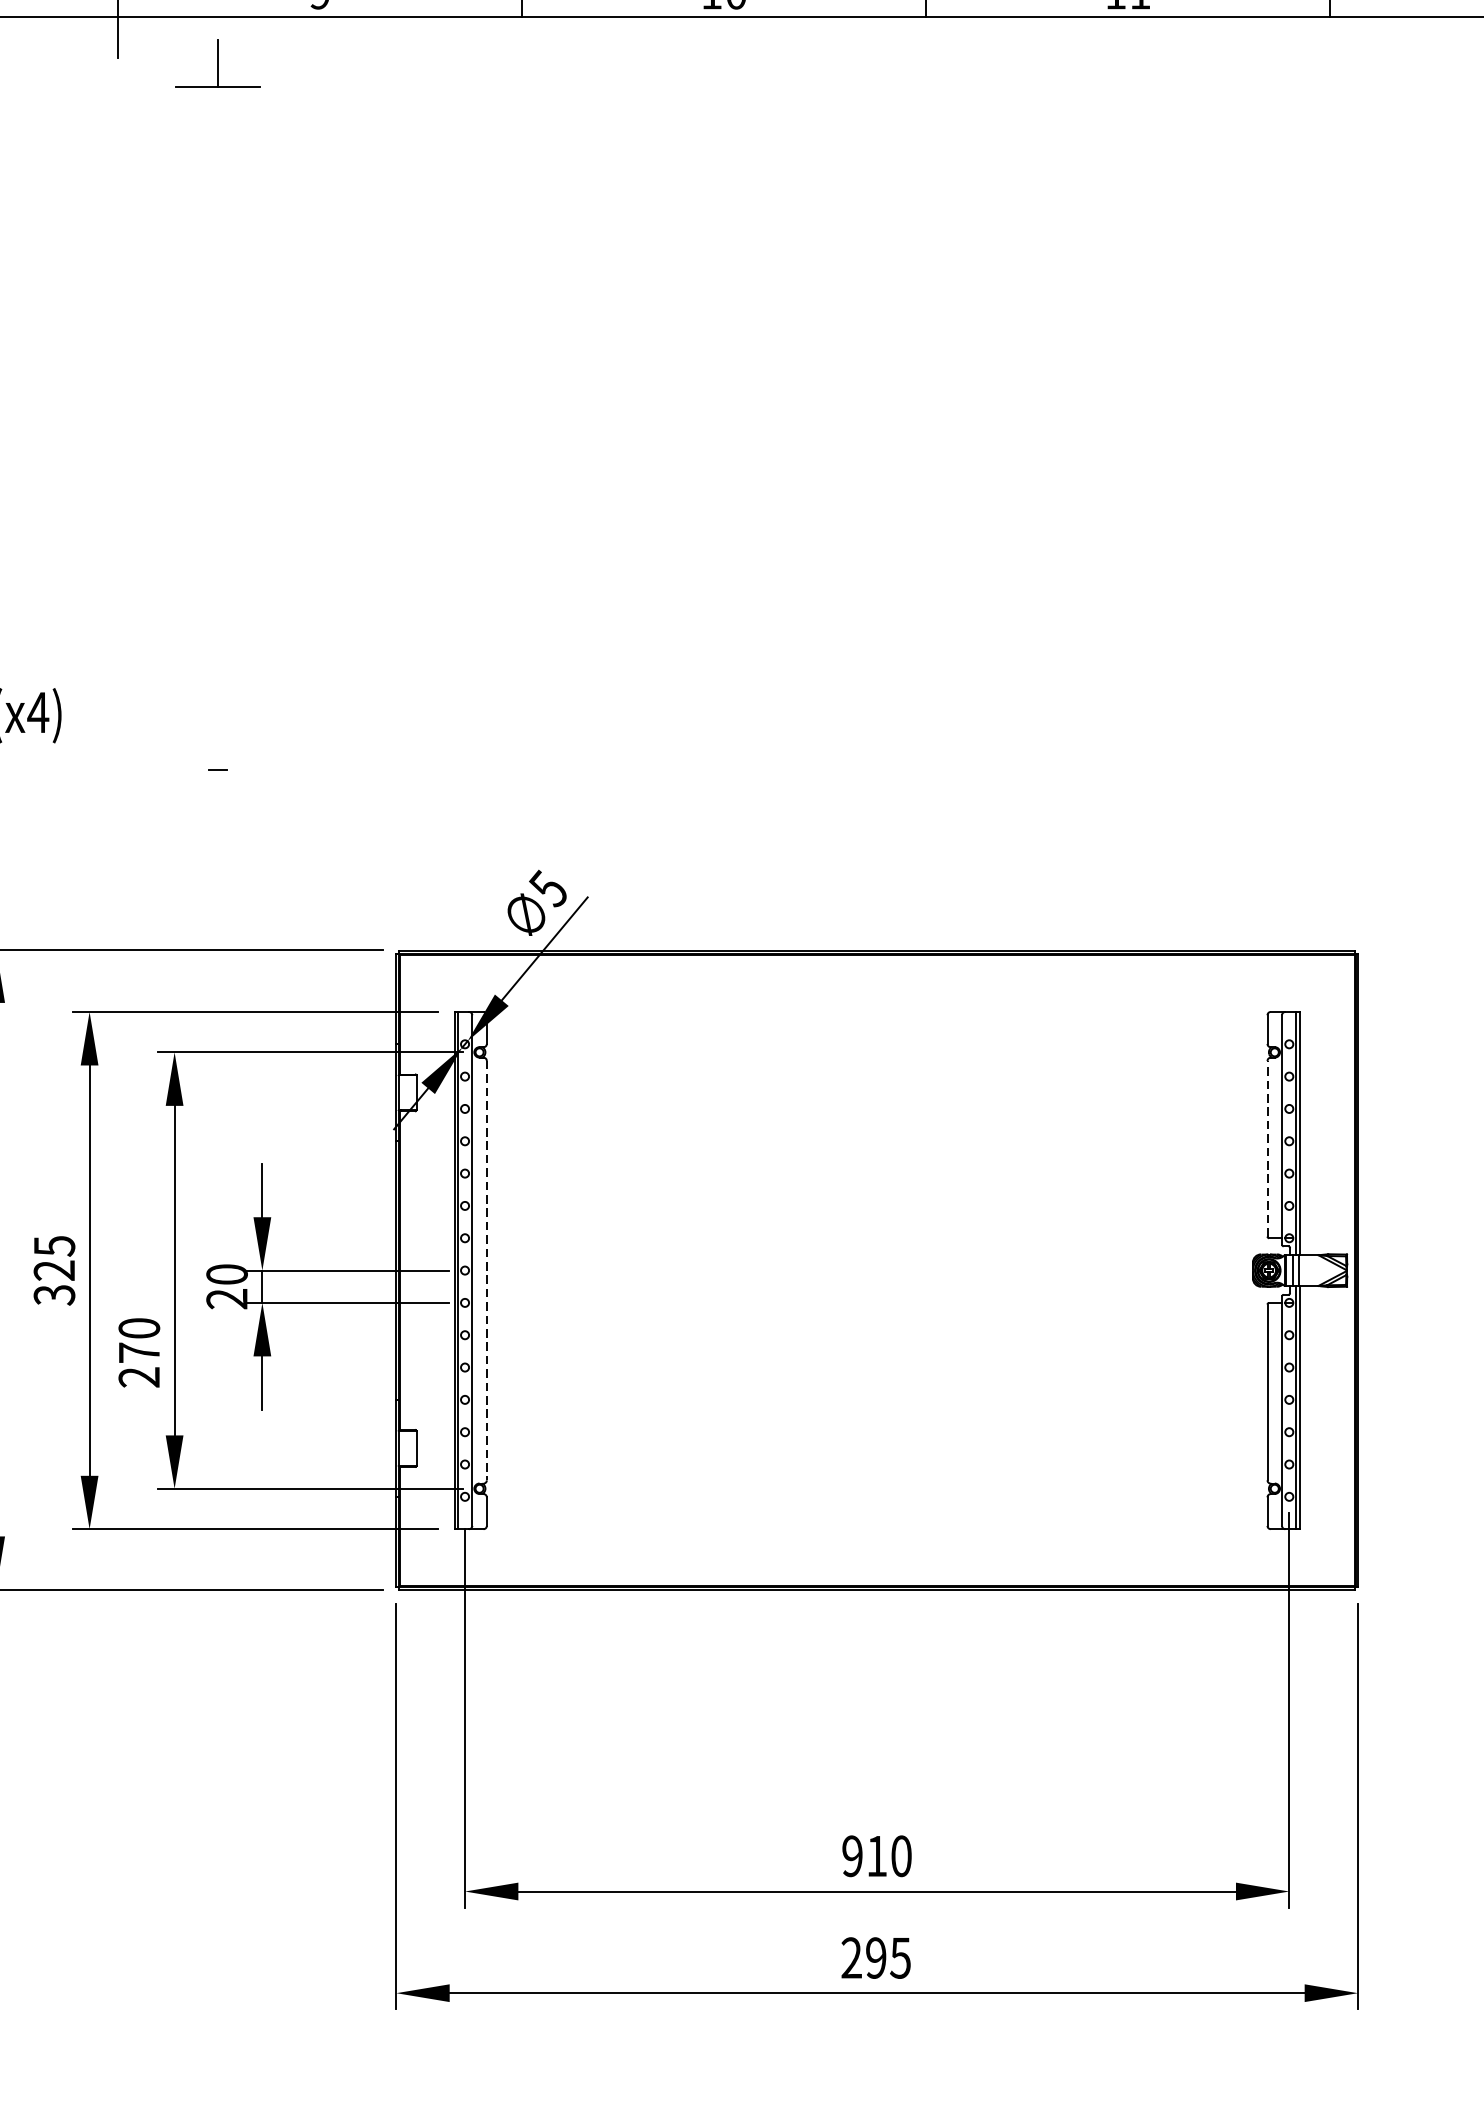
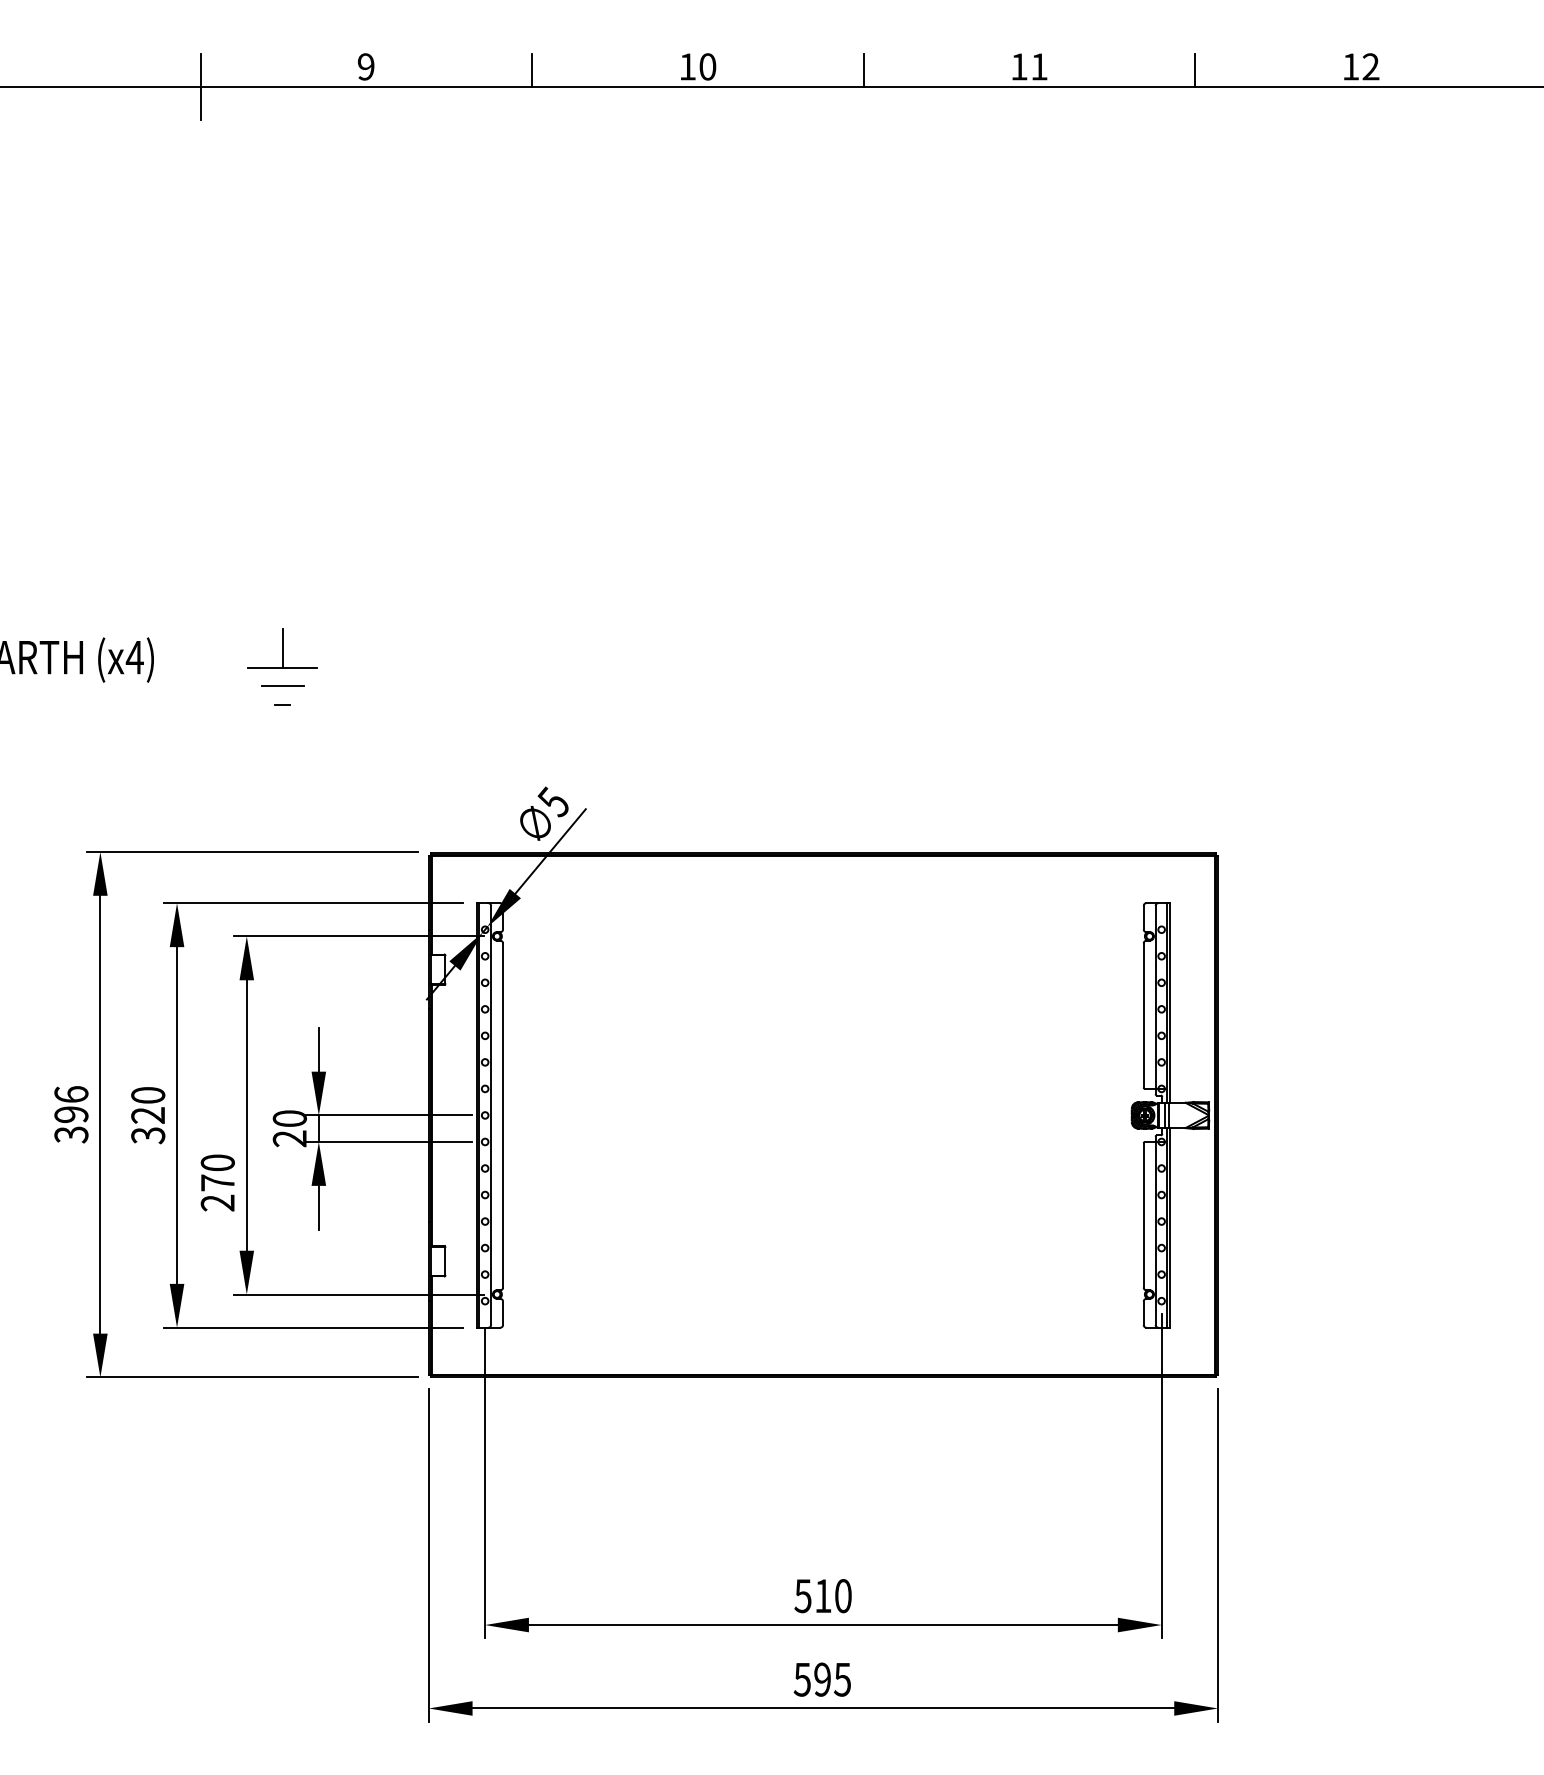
part: (218, 63) -> (282, 648), moved
line: (218, 747) -> (282, 686), added
line: (1267, 1148) -> (1143, 1015), dashed -> solid
text: (54, 1246) -> (148, 1095), 325 -> 320
line: (487, 1271) -> (503, 1116), dashed -> solid
text: (851, 1856) -> (802, 1596), 910 -> 510
text: (850, 1957) -> (801, 1679), 295 -> 595

